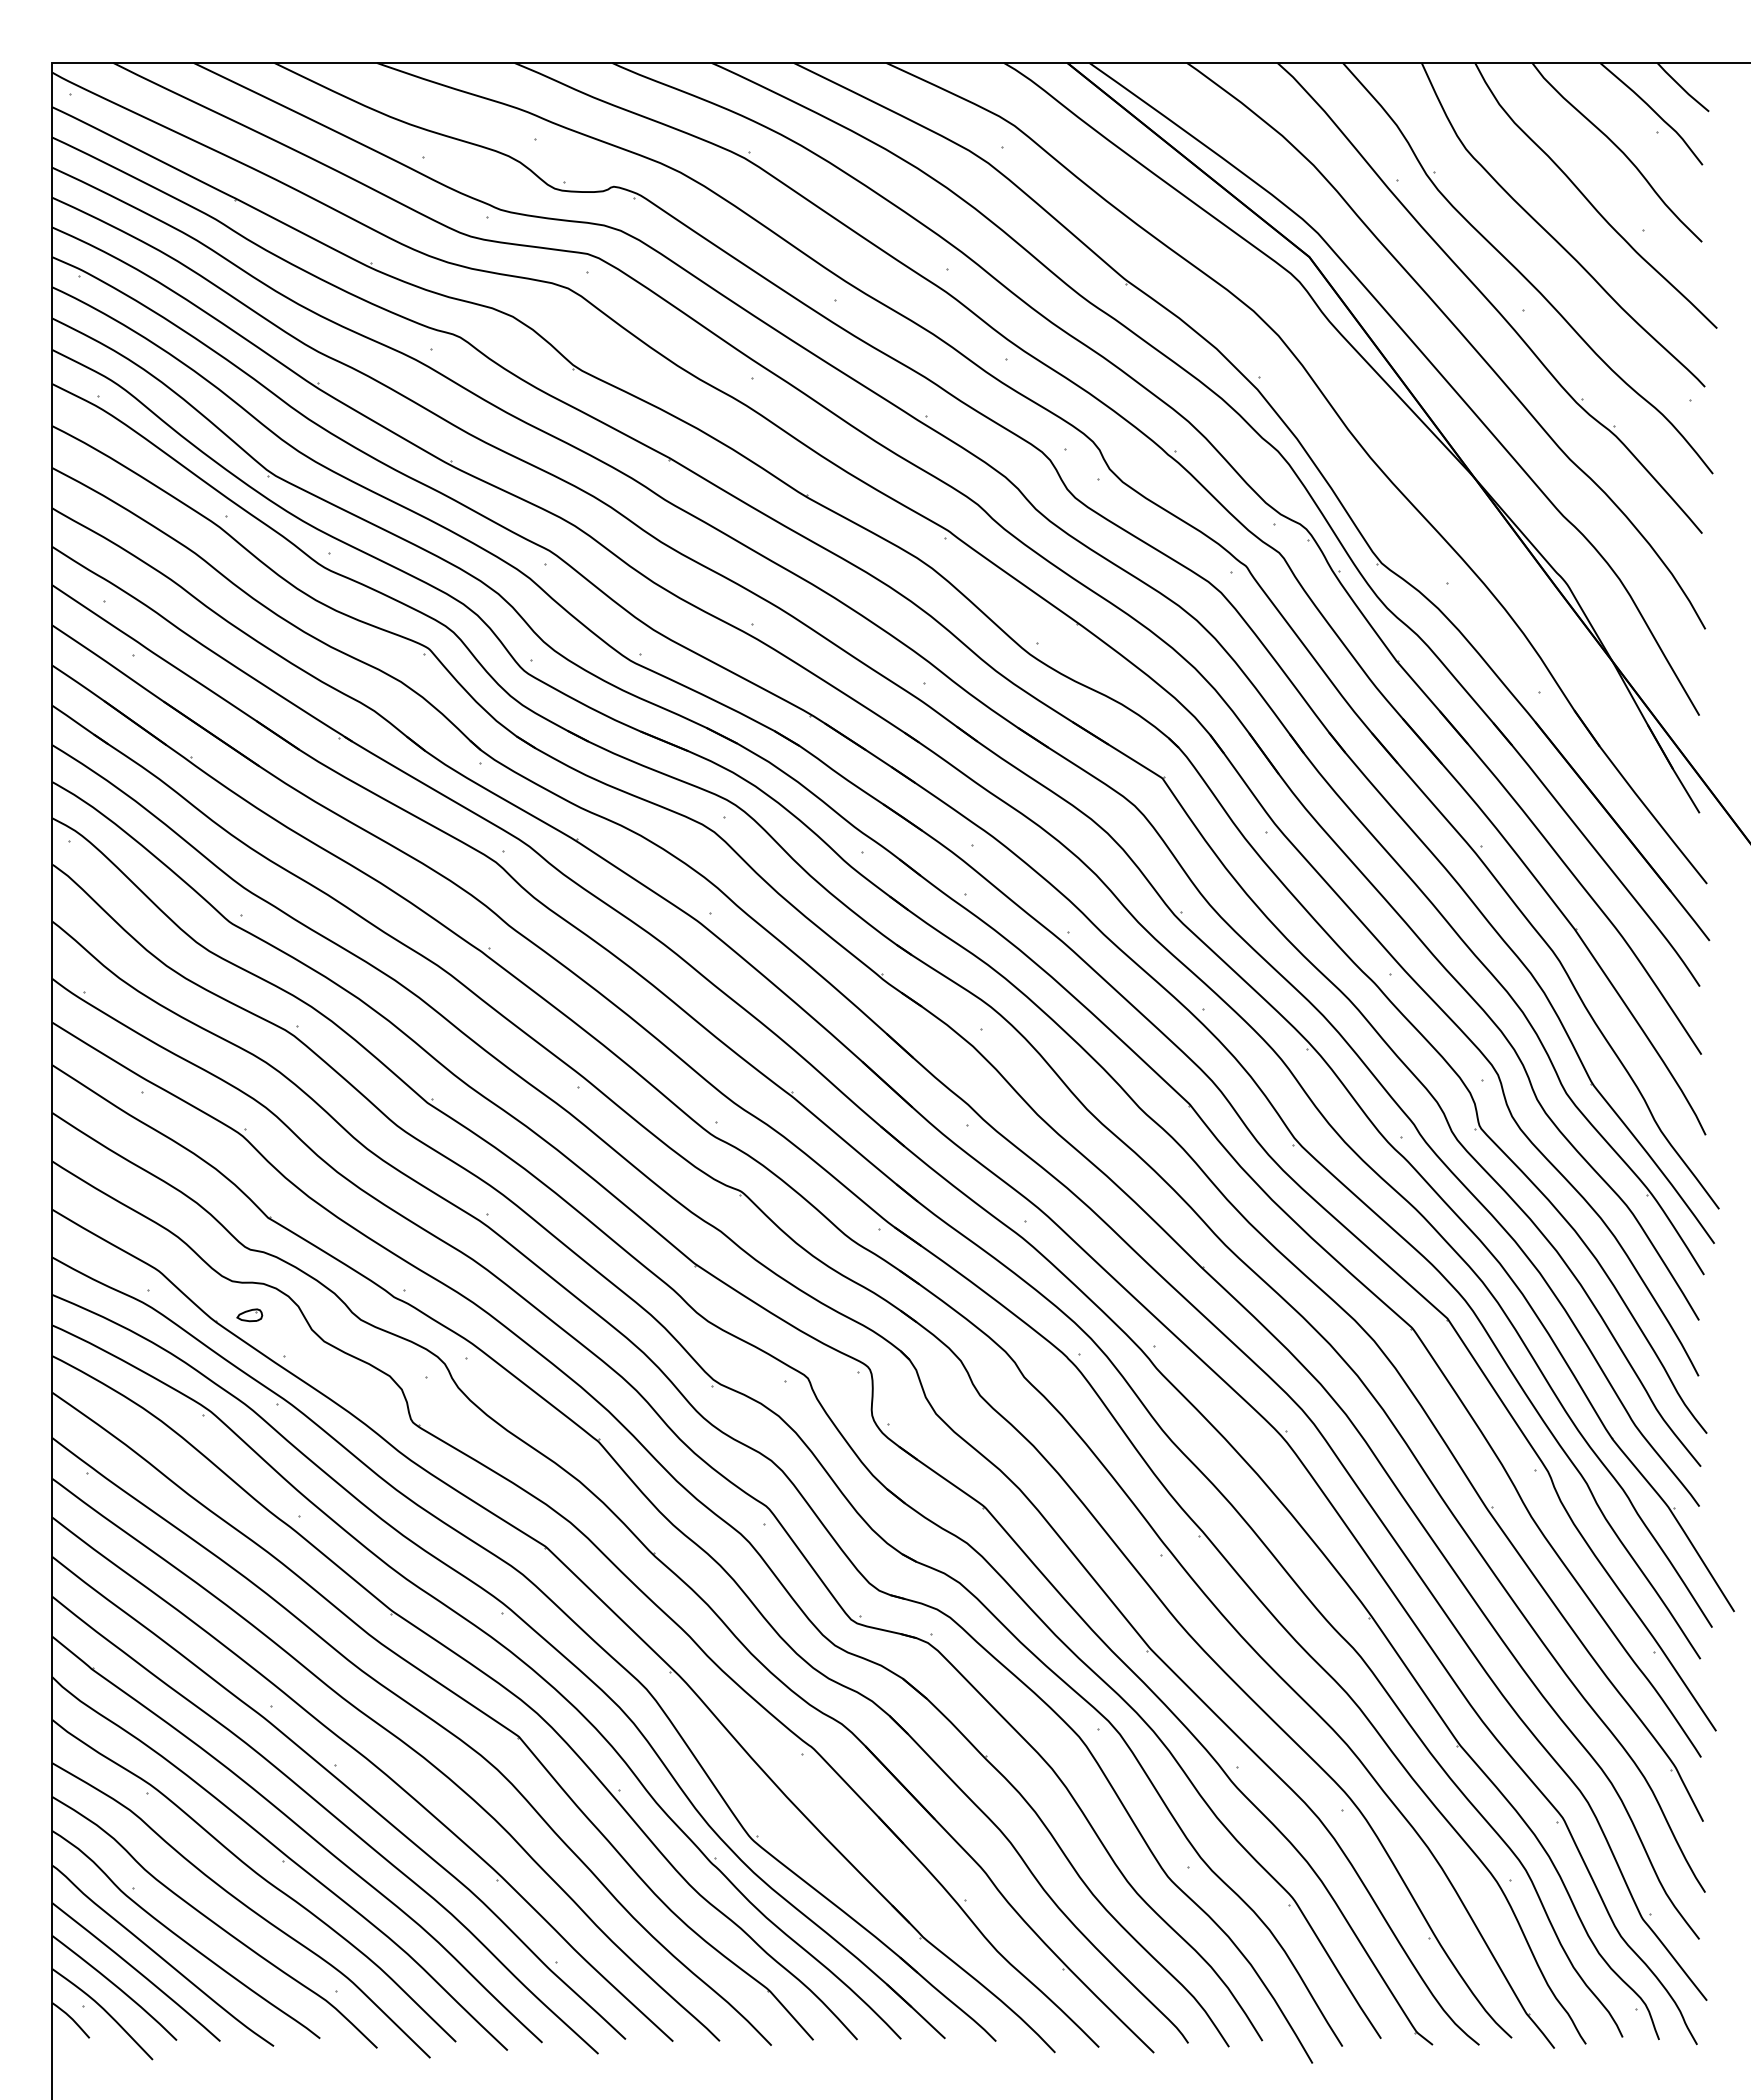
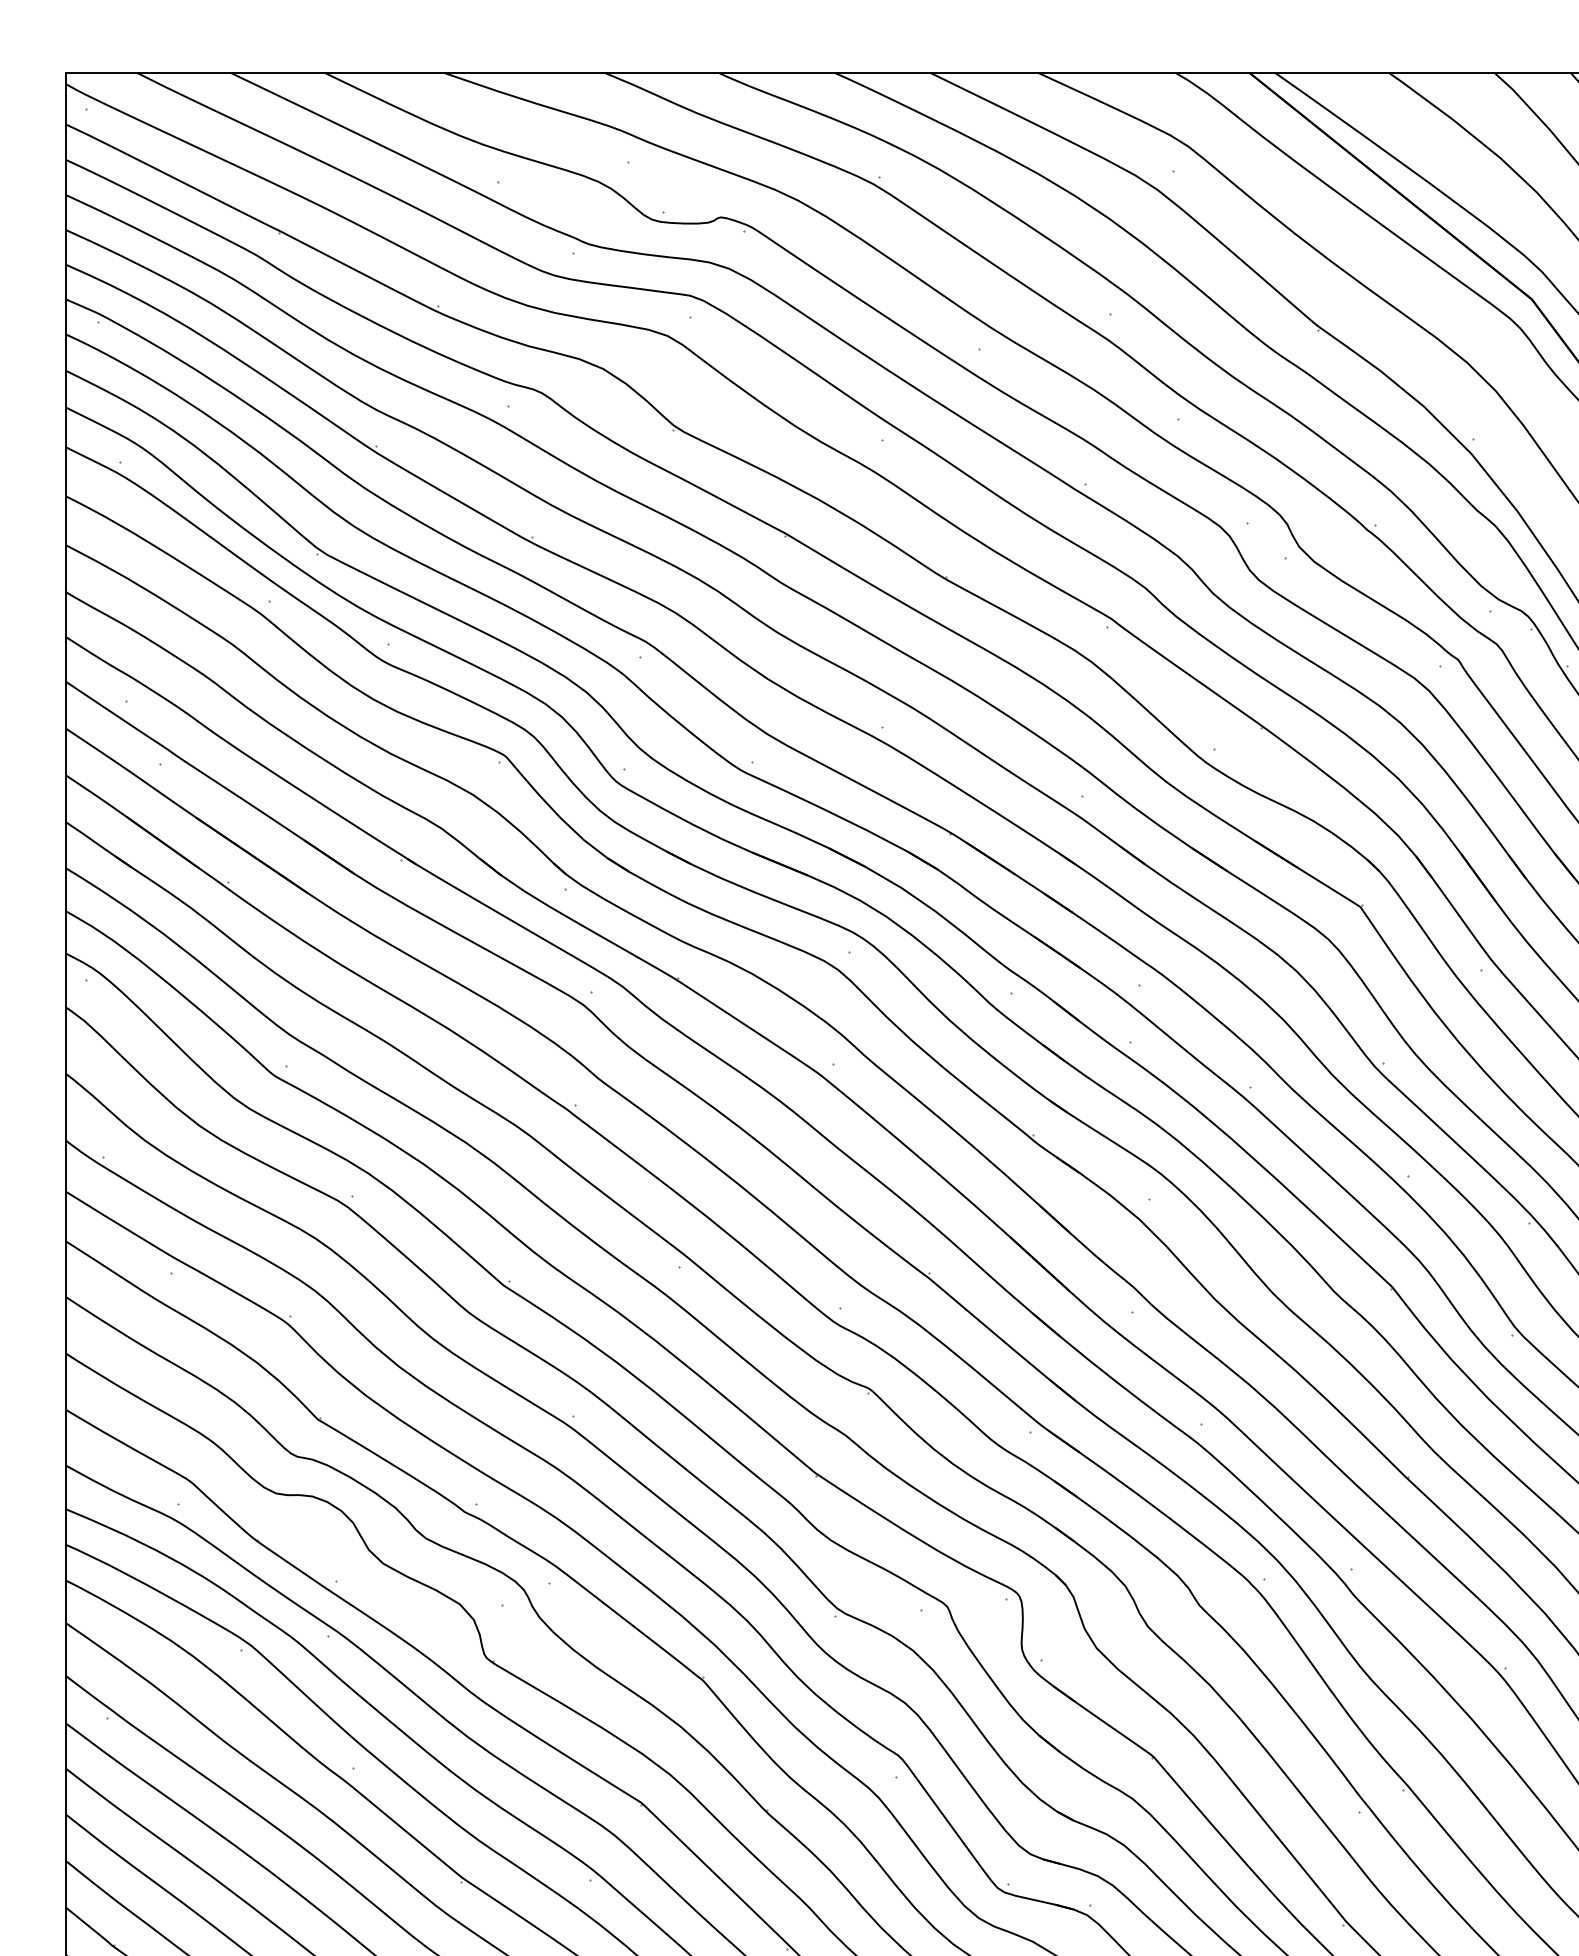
part: (249, 1315) -> (296, 1533), removed

